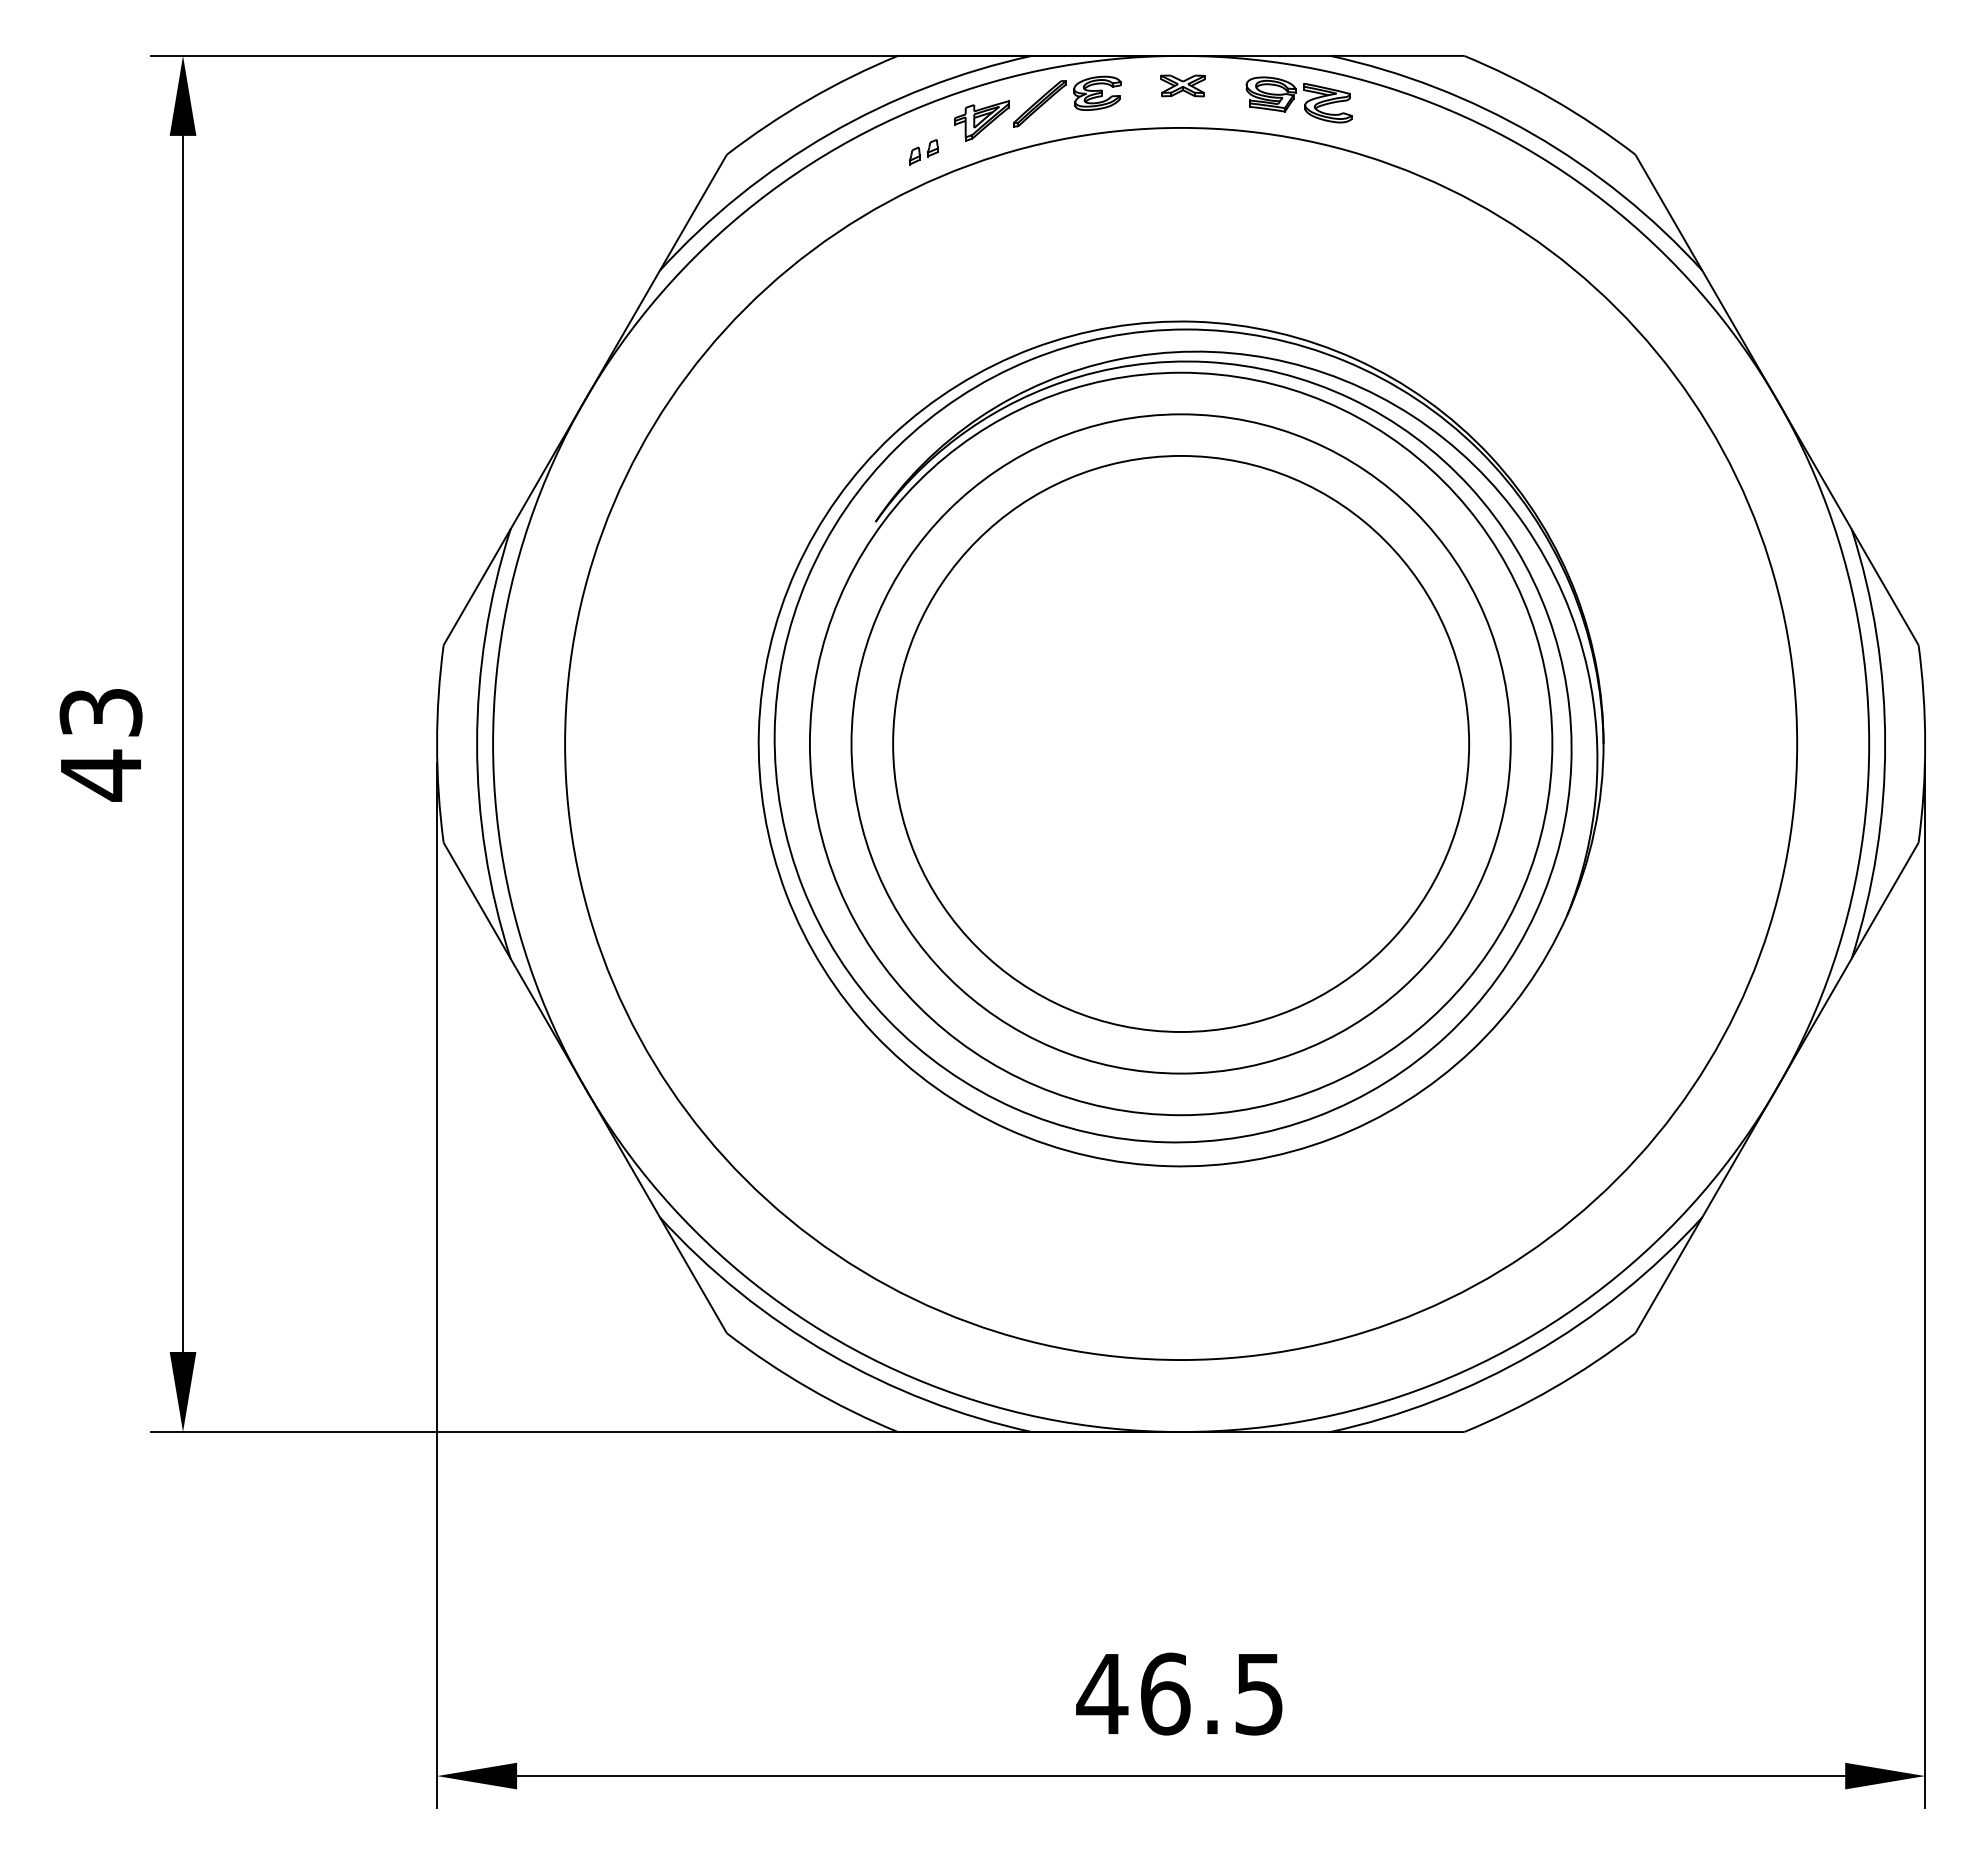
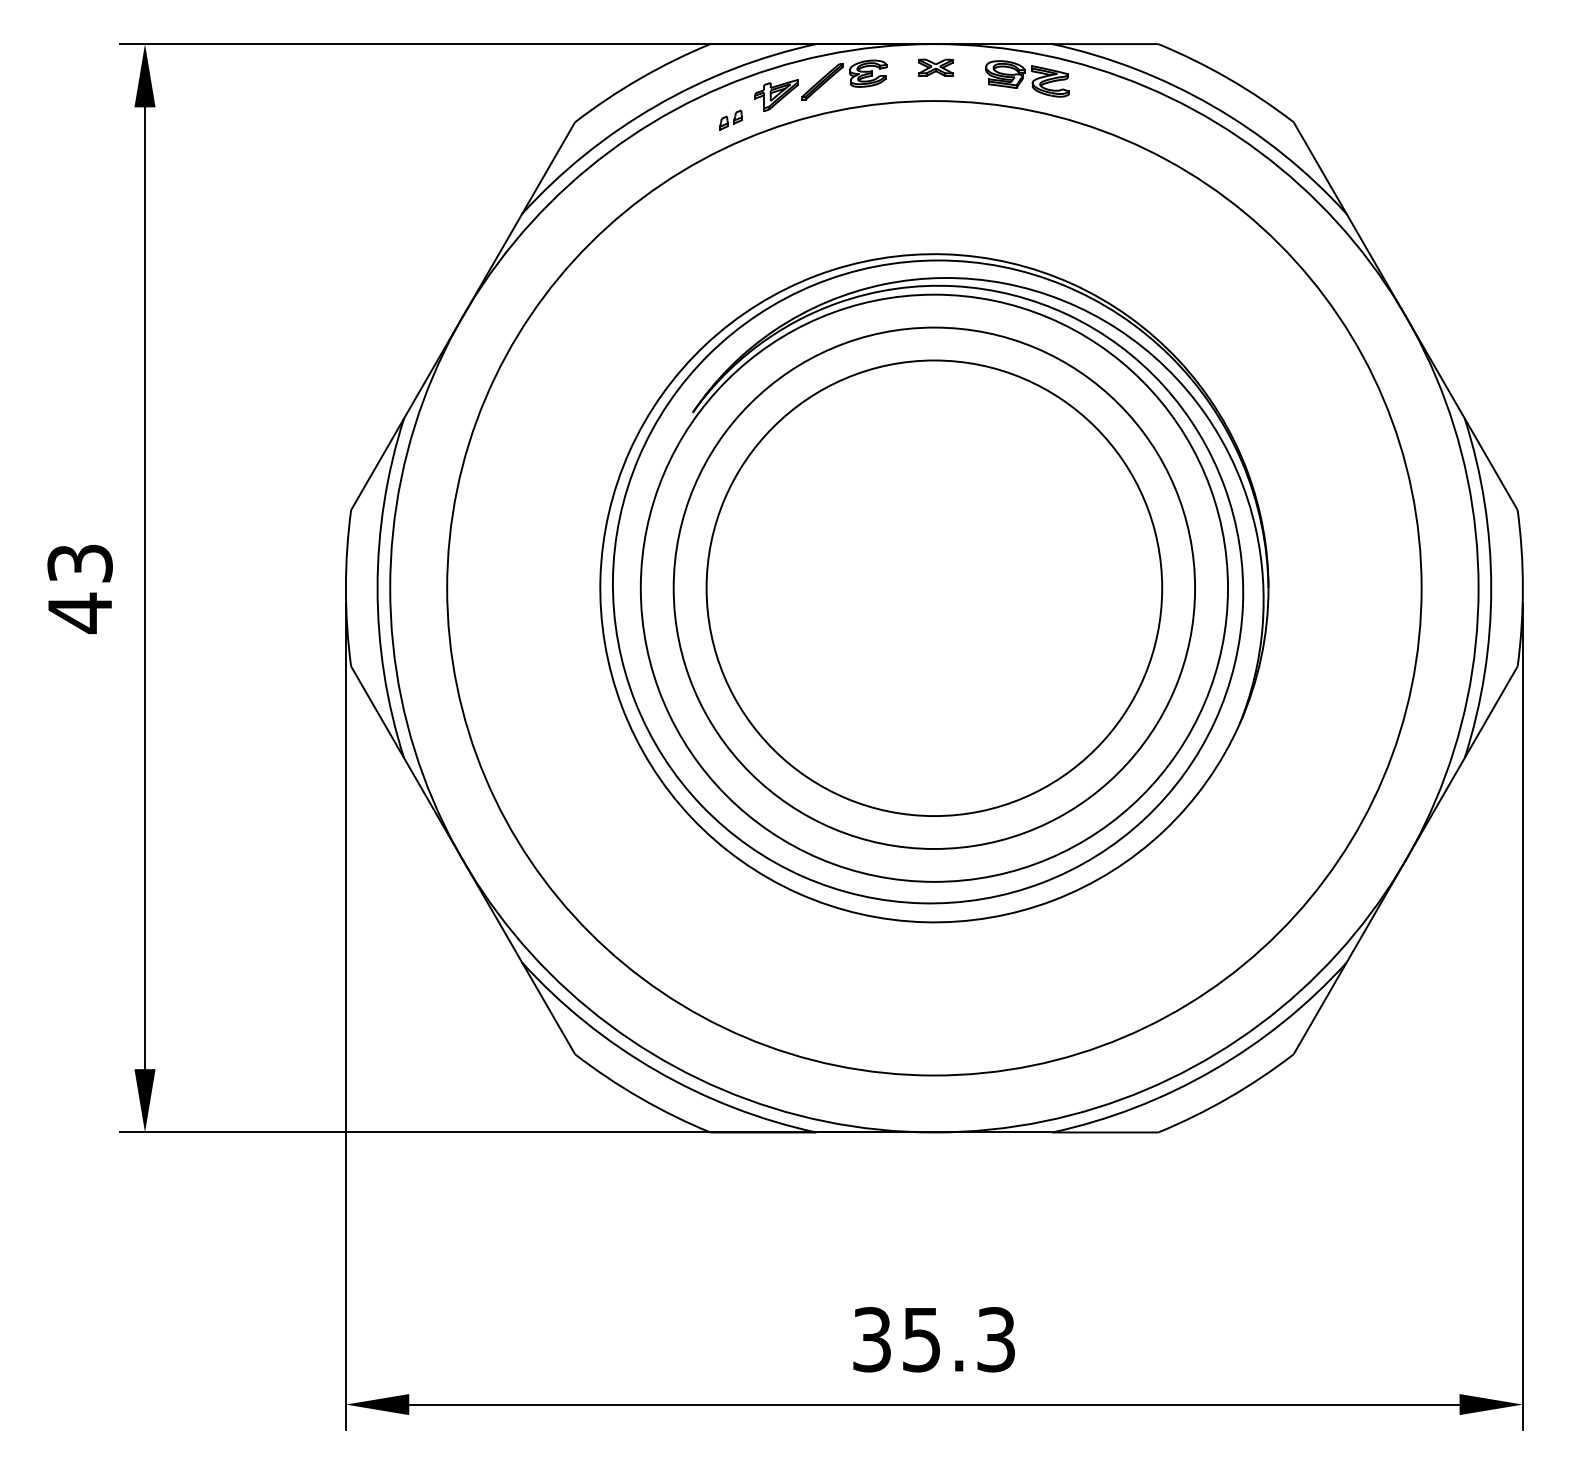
text: (1179, 1693) -> (933, 1339), 46.5 -> 35.3

